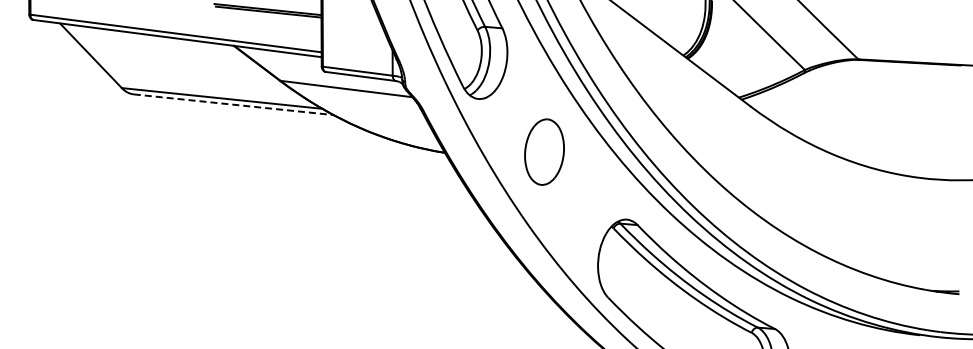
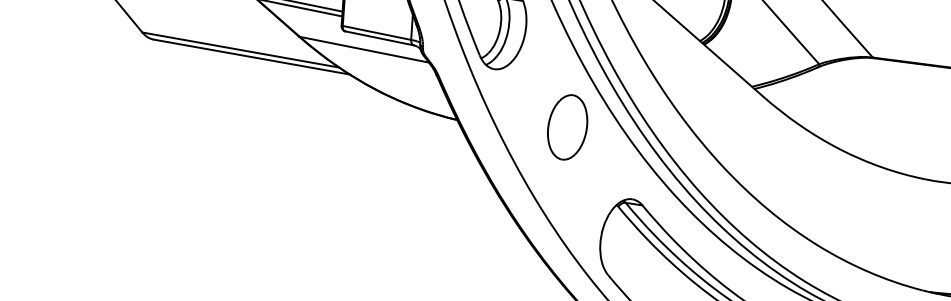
line: (233, 104) -> (251, 56), dashed -> solid
part: (544, 151) -> (567, 126), moved

